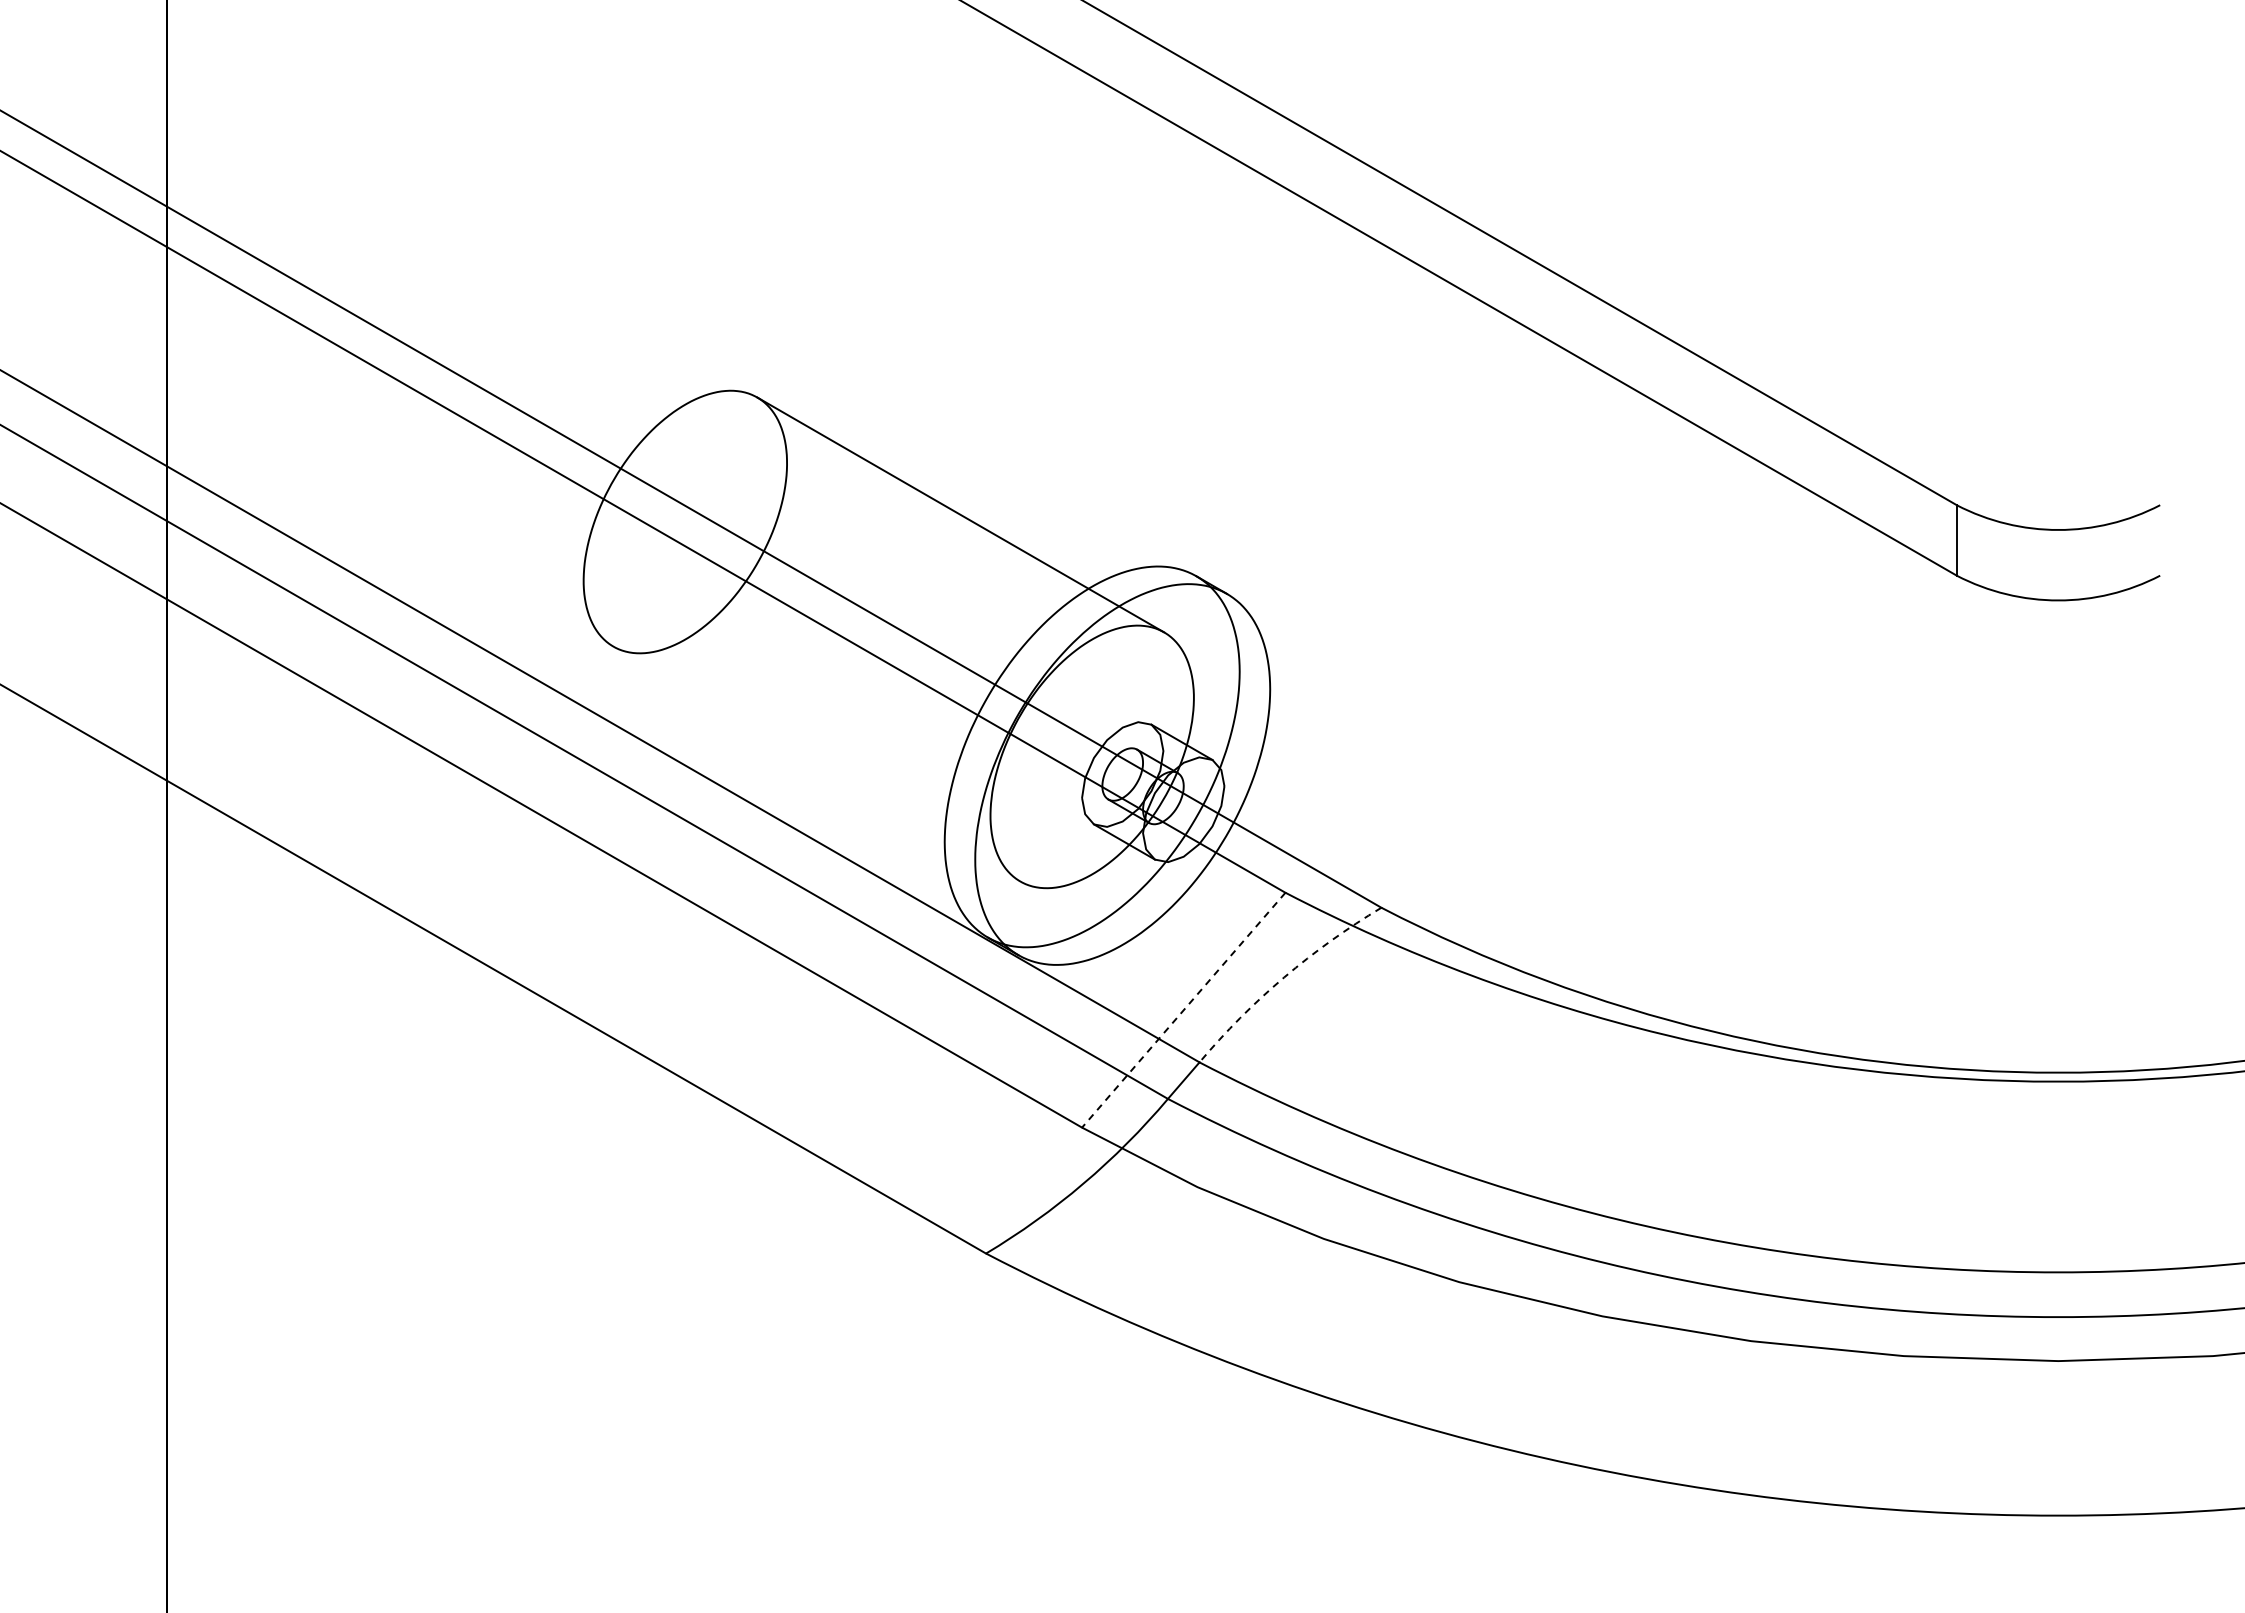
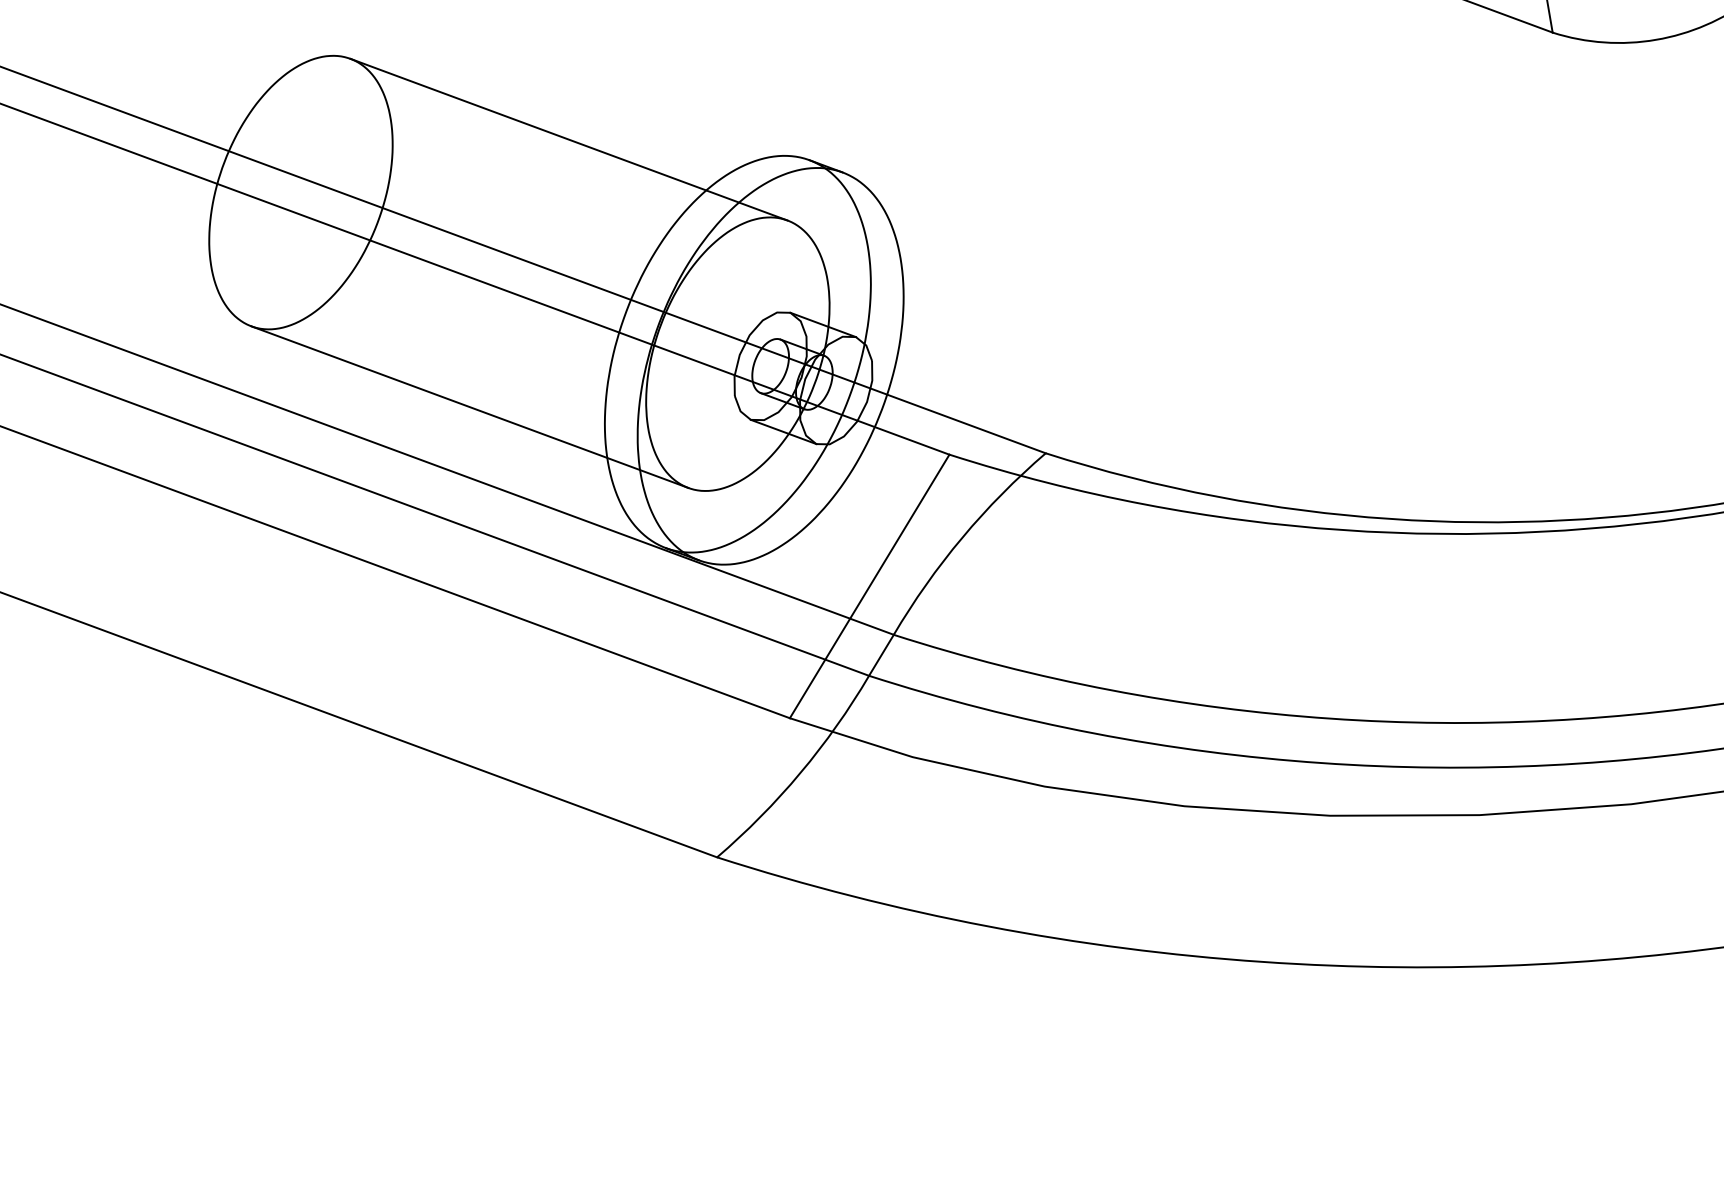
line: (816, 763) -> (469, 406), added
arc: (1284, 977) -> (962, 537), dashed -> solid
line: (1183, 1010) -> (869, 586), dashed -> solid

